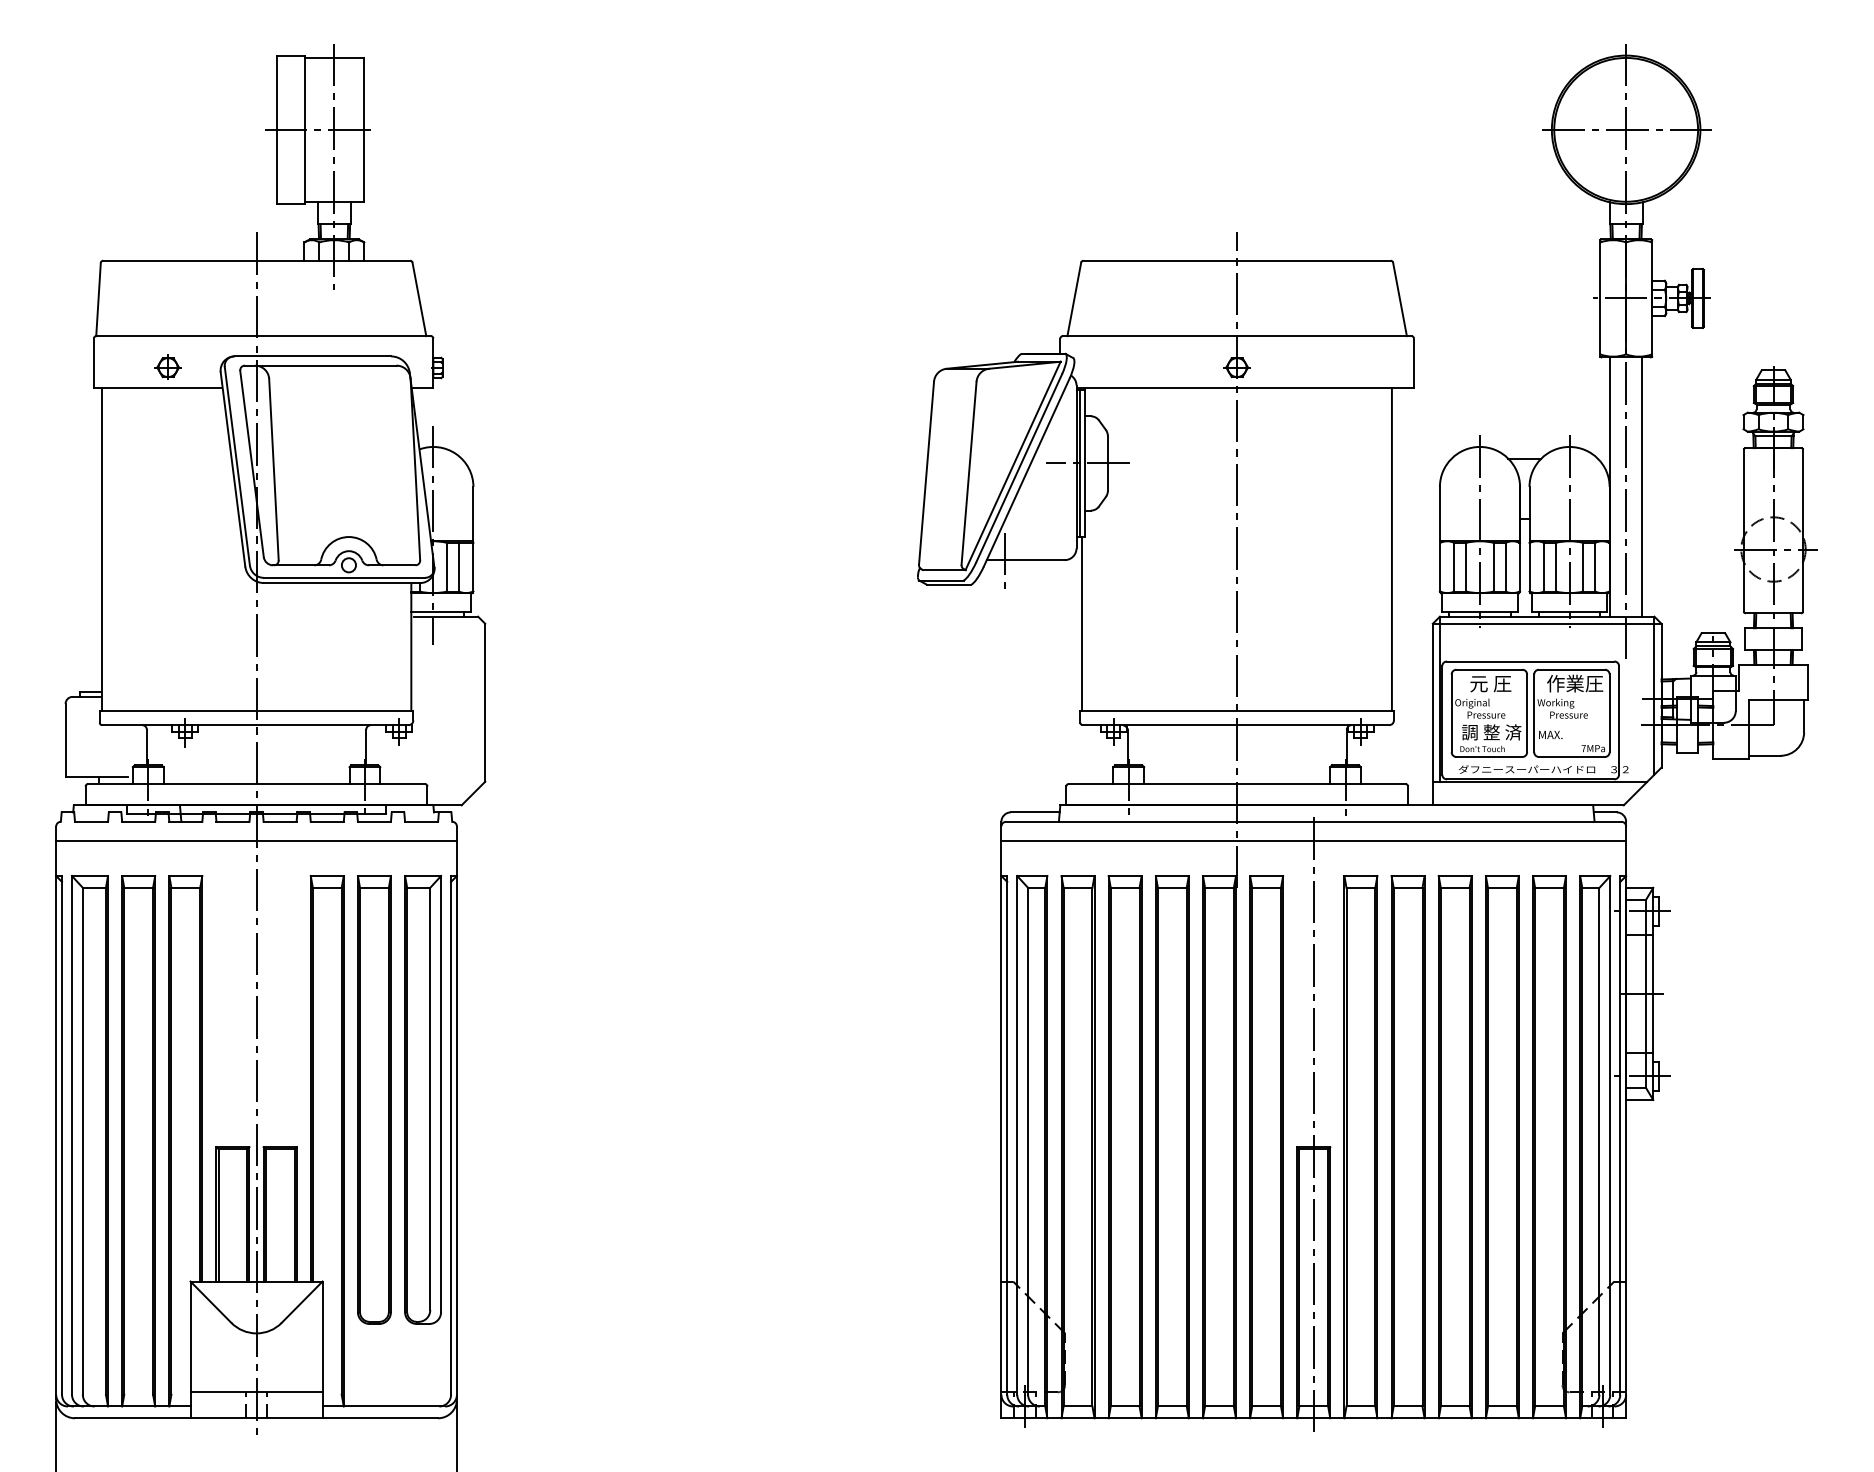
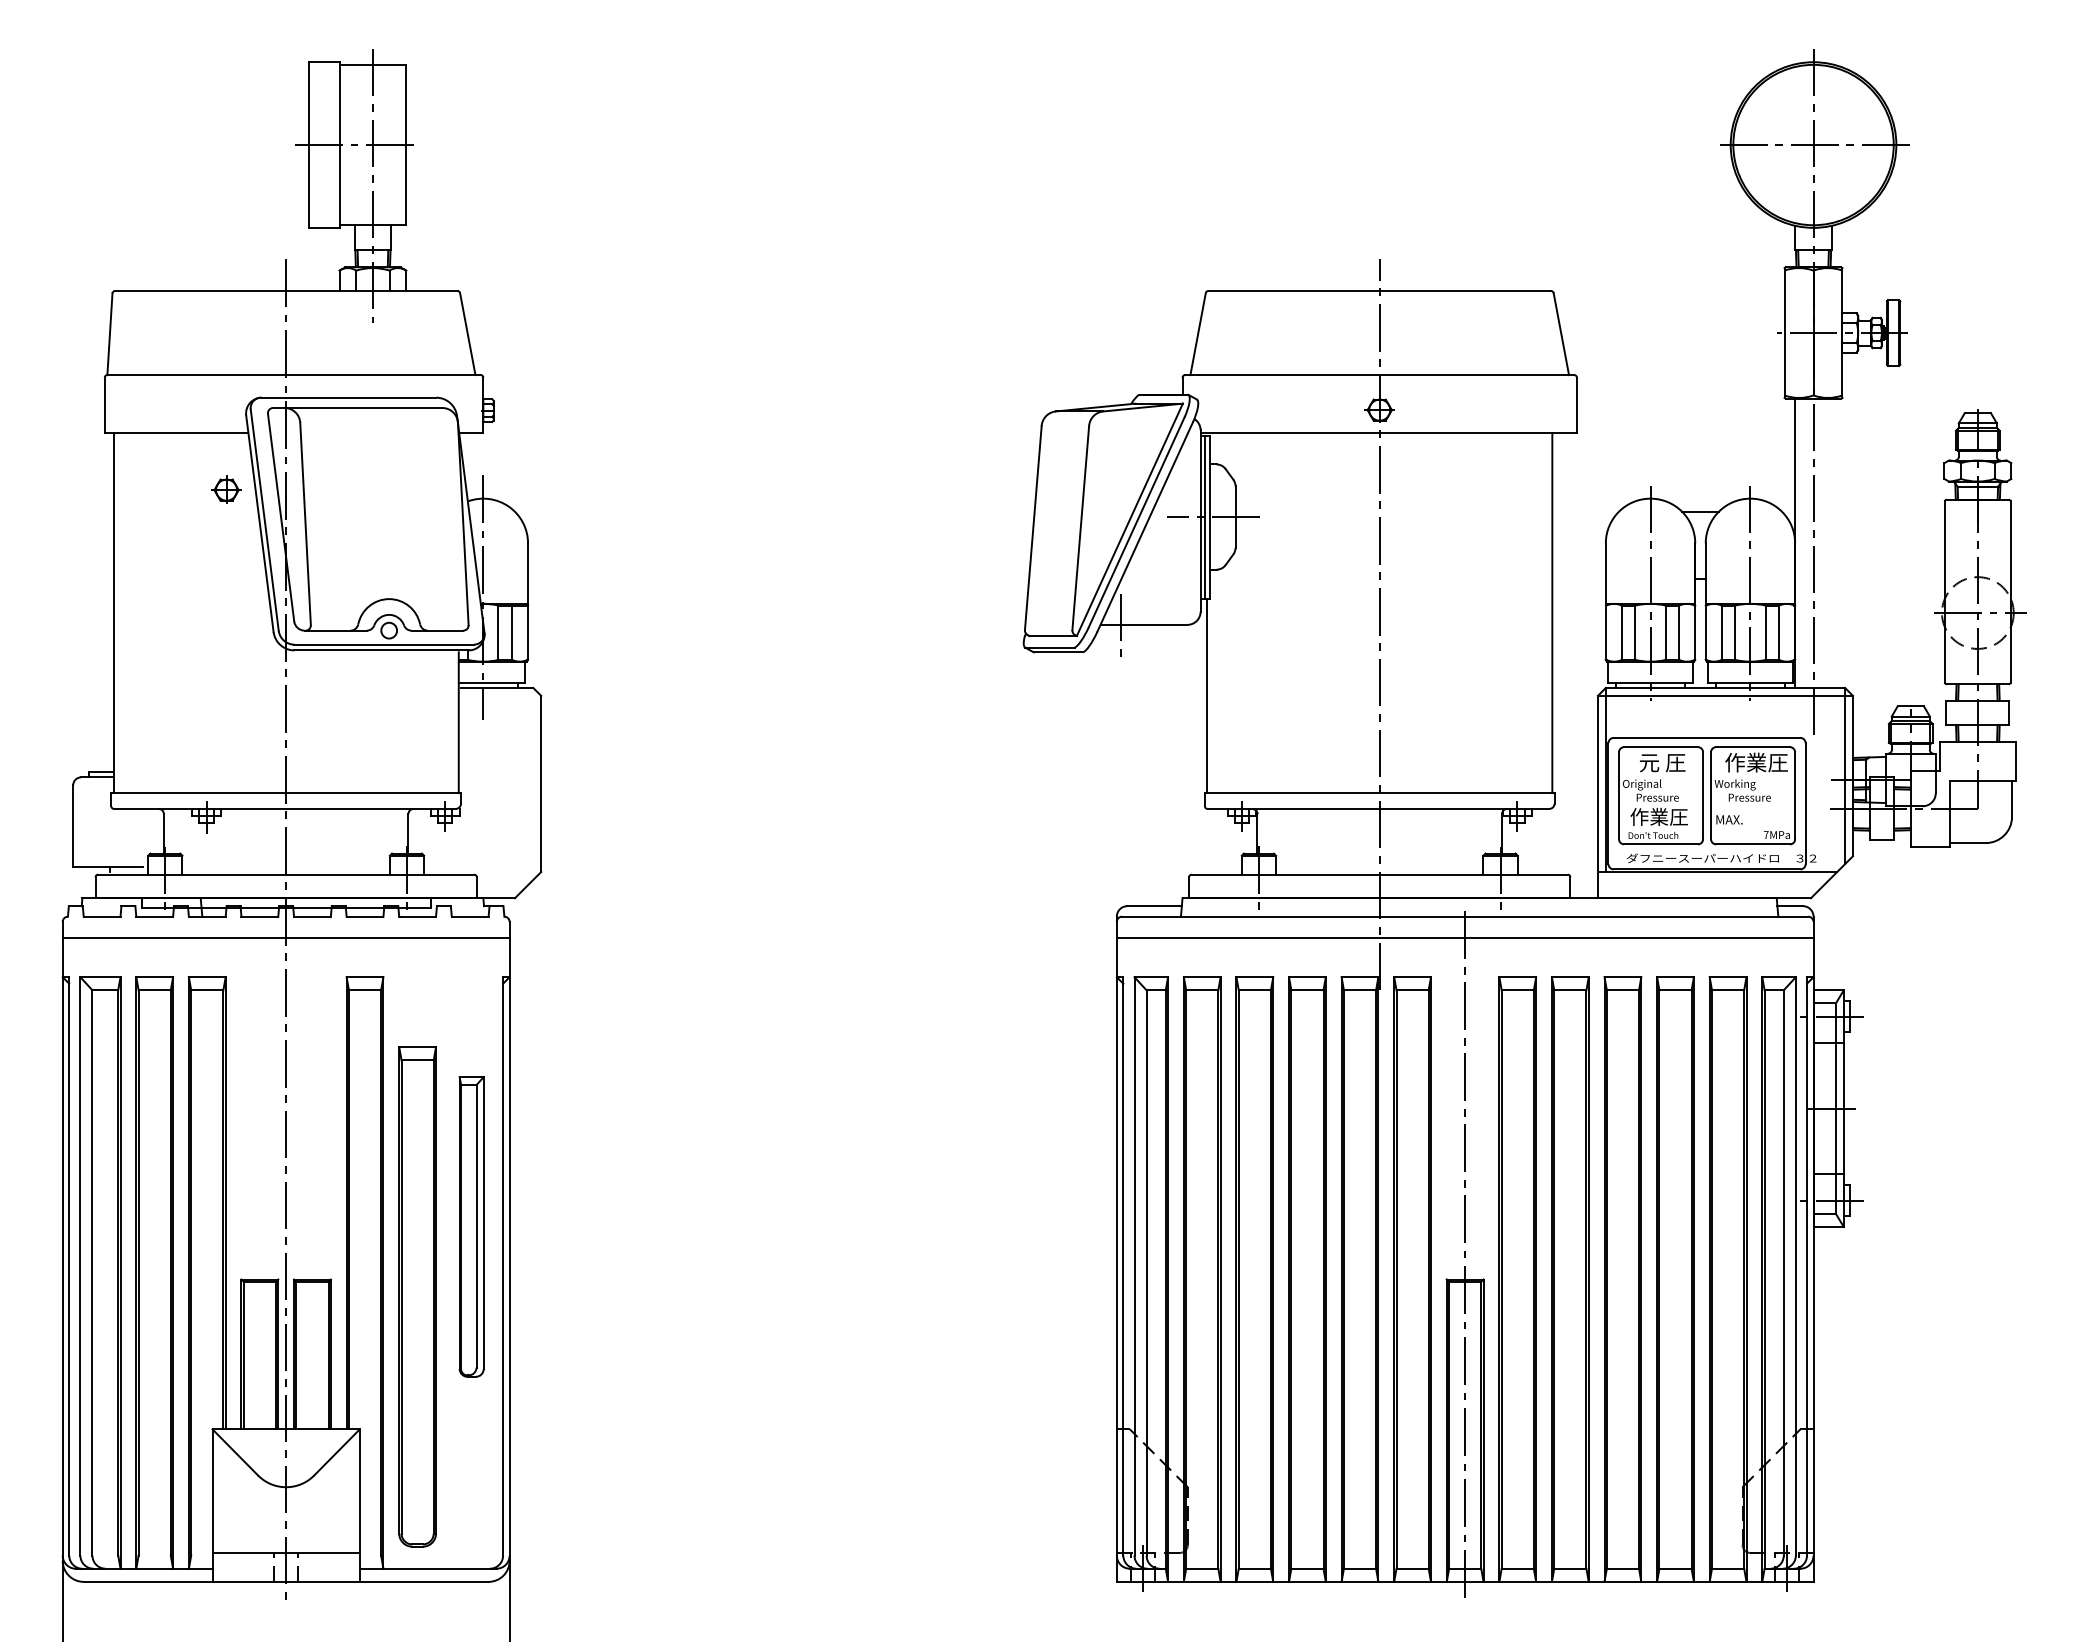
part: (168, 367) -> (226, 489), moved
line: (1642, 486) -> (1831, 542), removed
text: (1491, 731) -> (1663, 816), 調 整 済 -> 作業圧
part: (374, 1099) -> (417, 1296), moved
part: (422, 1099) -> (471, 1226), size x0.6

